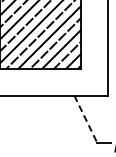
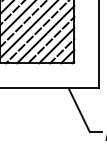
line: (85, 119) -> (78, 110), dashed -> solid

